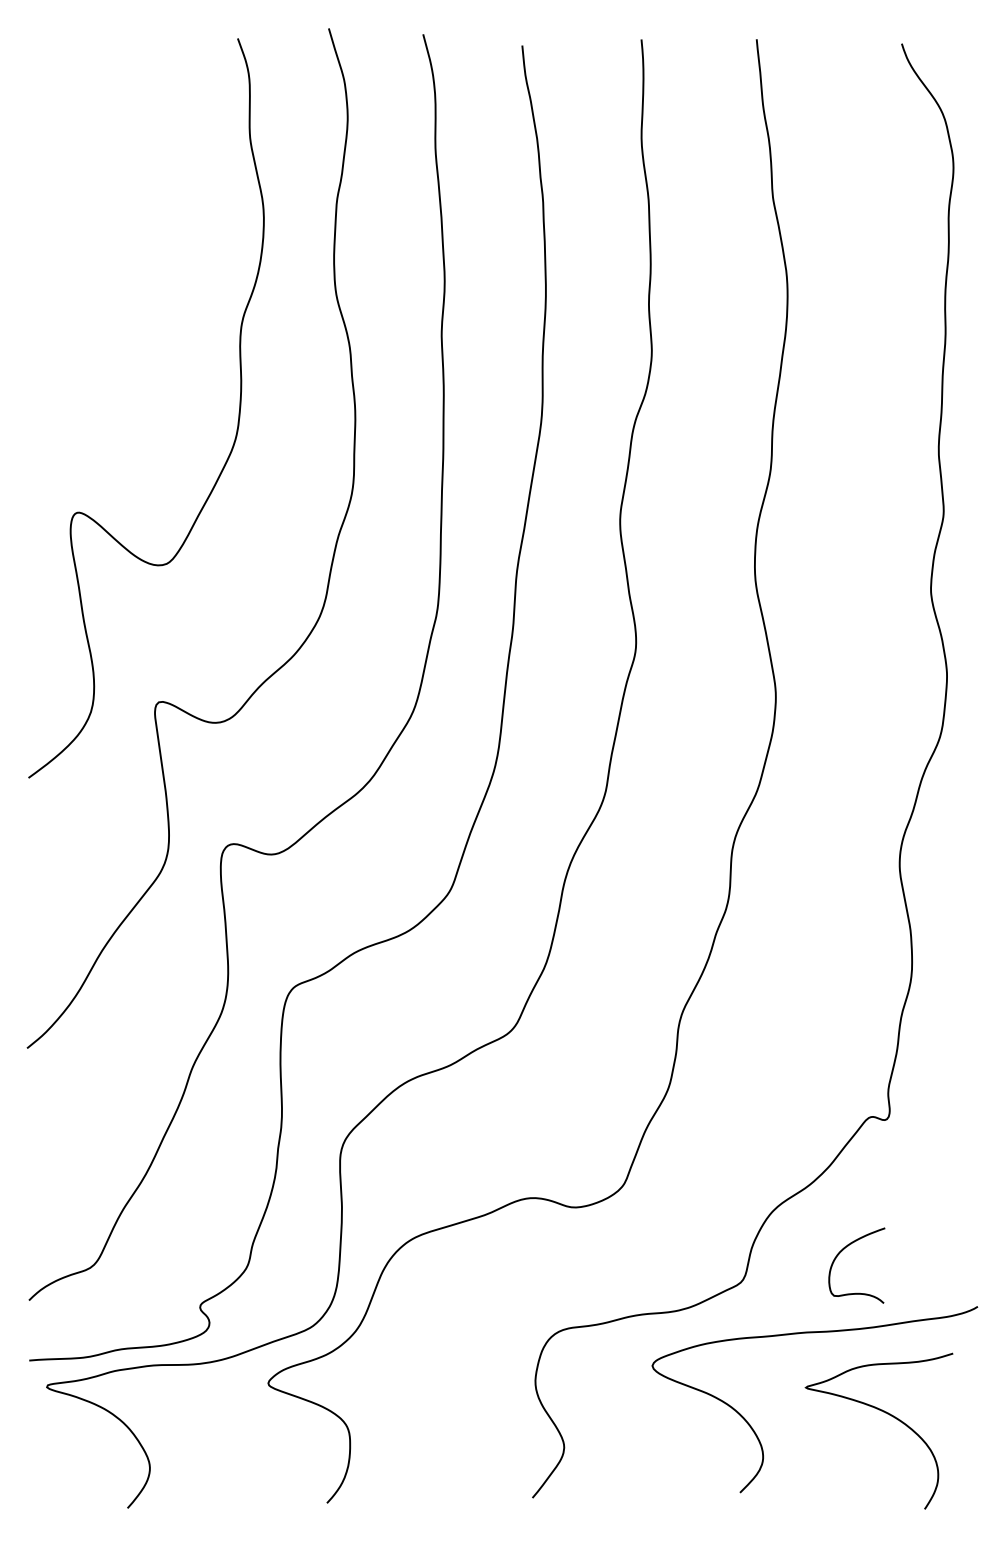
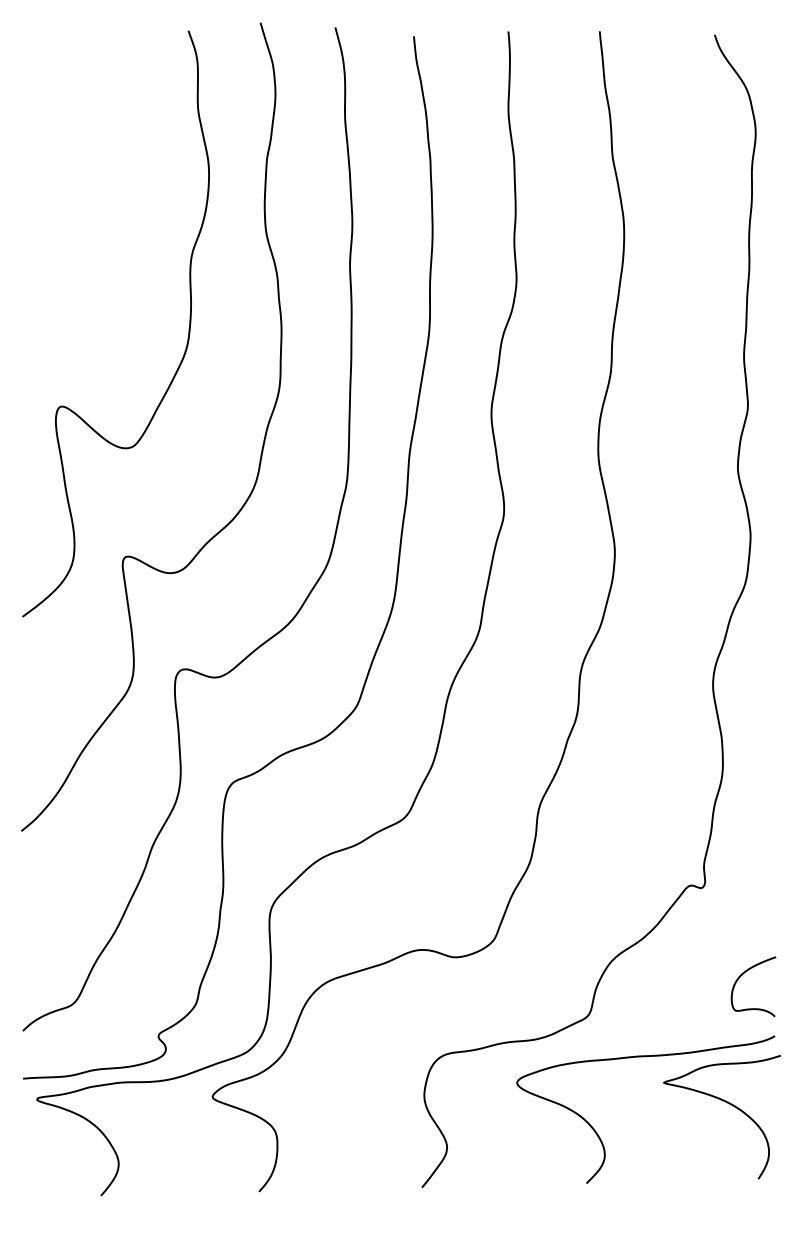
curve: (842, 1251) -> (742, 975), moved
curve: (887, 1414) -> (728, 1104), moved

